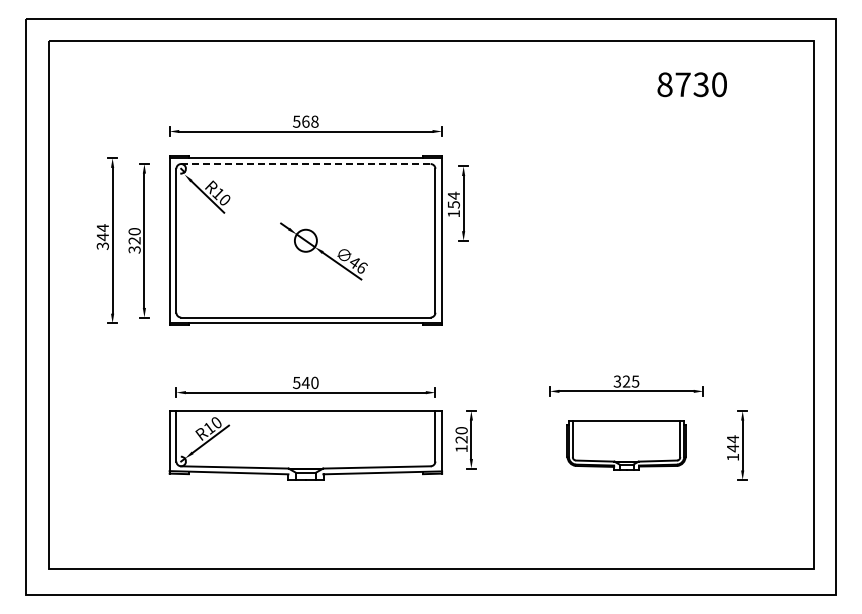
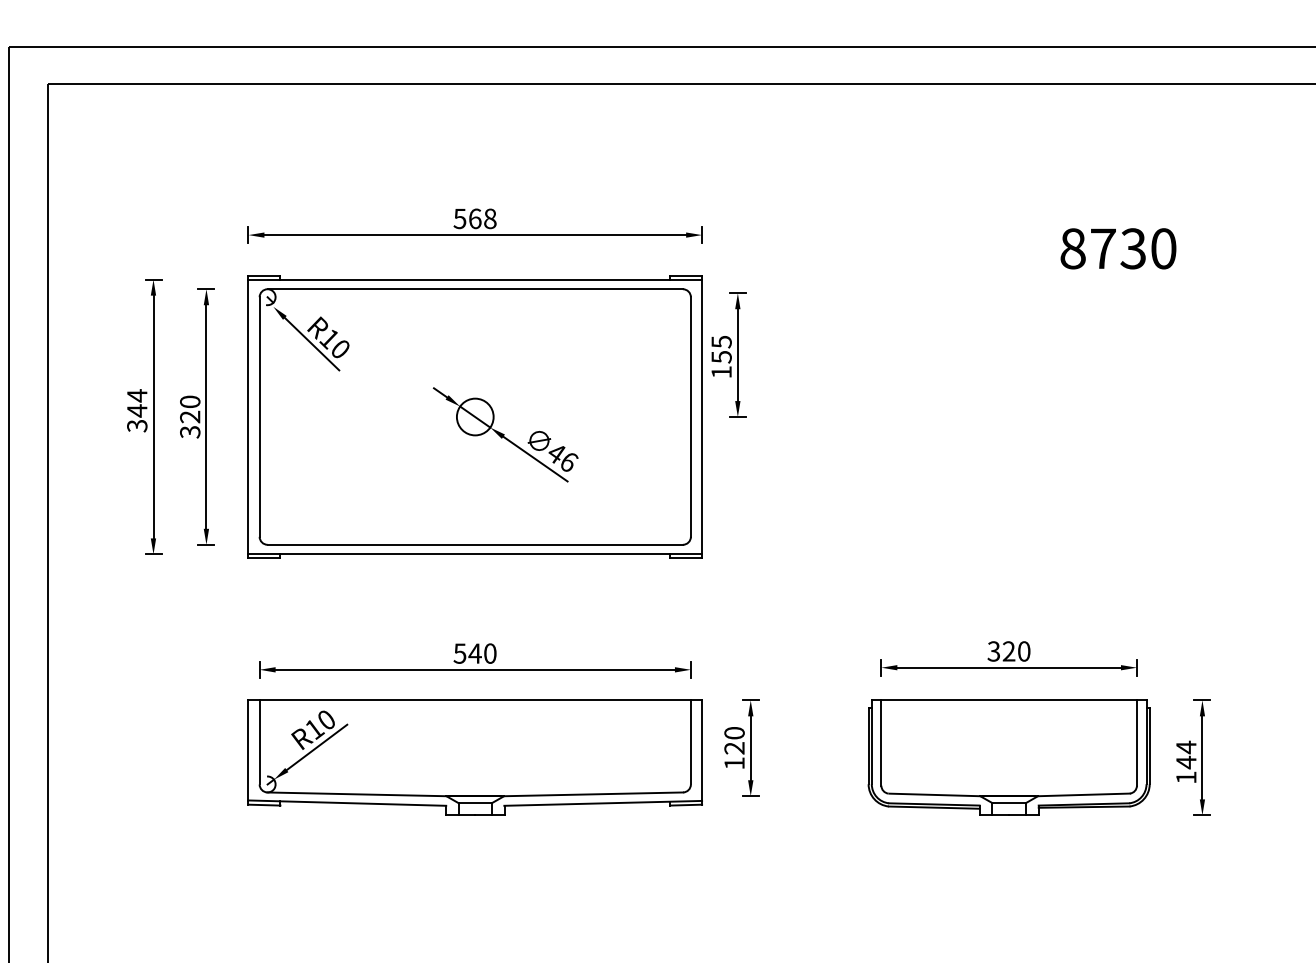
text: (691, 84) -> (1117, 248), moved
line: (305, 164) -> (474, 290), dashed -> solid
text: (453, 195) -> (720, 341), 154 -> 155
text: (635, 381) -> (1023, 651), 325 -> 320
part: (626, 445) -> (1009, 757), size x1.43

